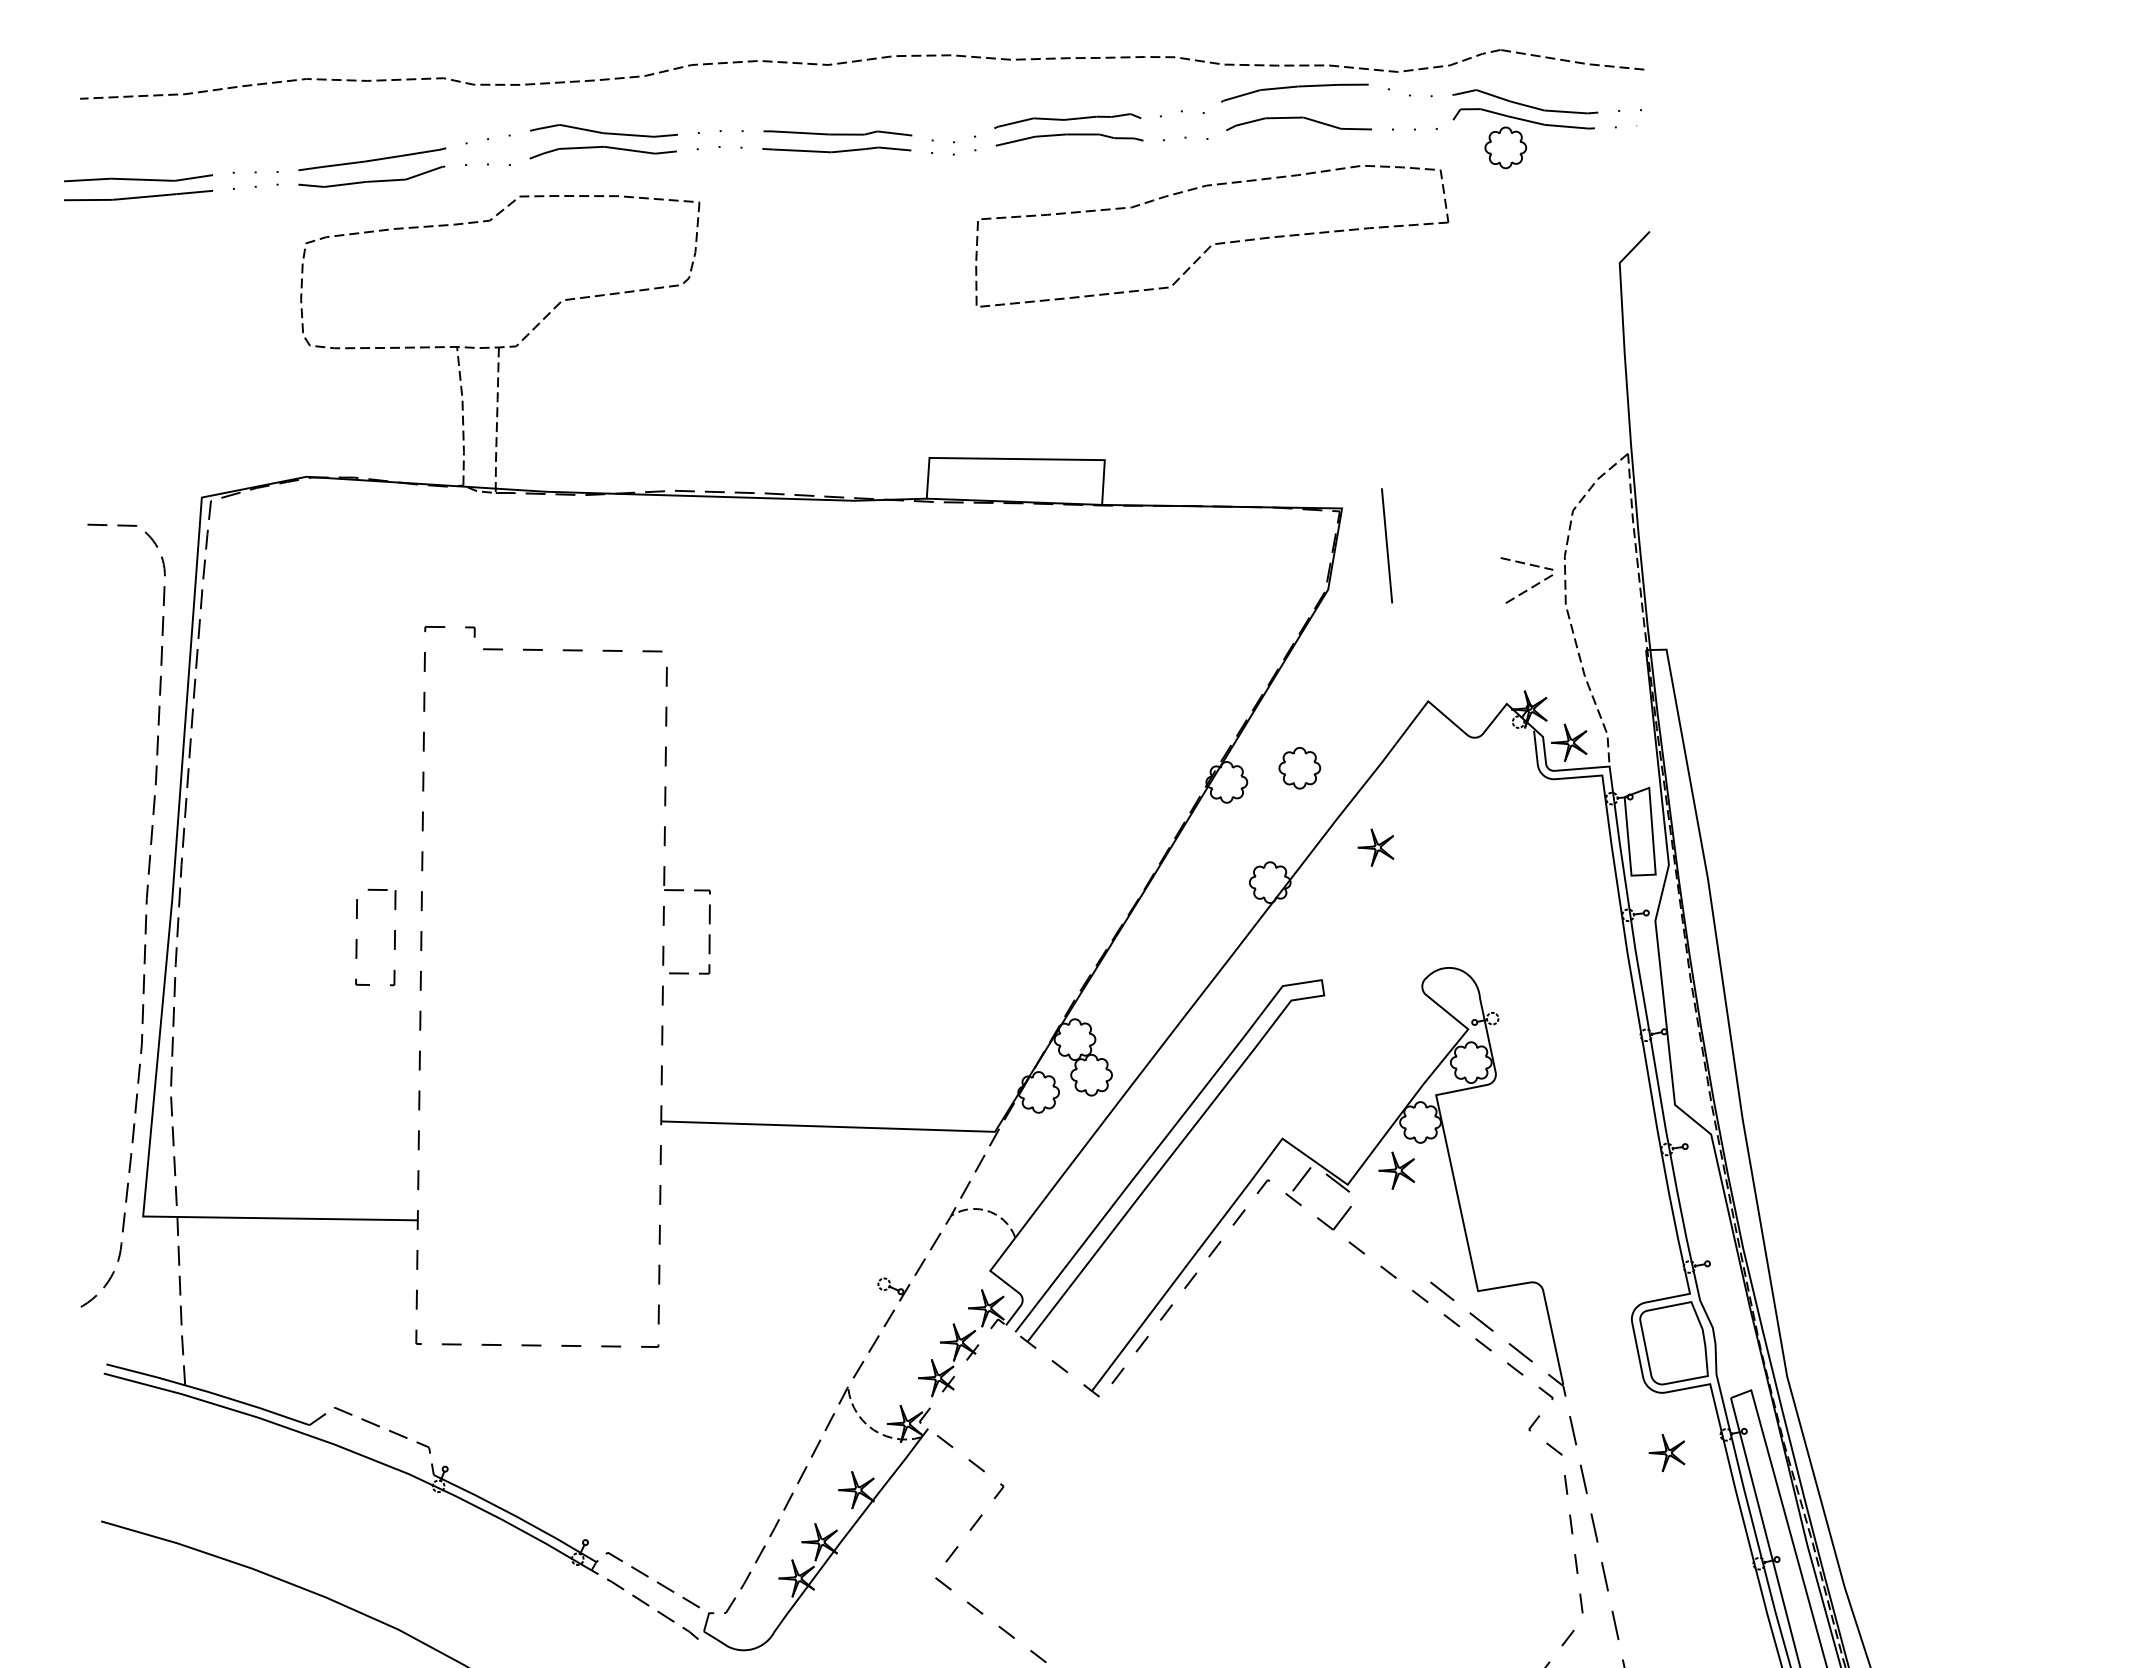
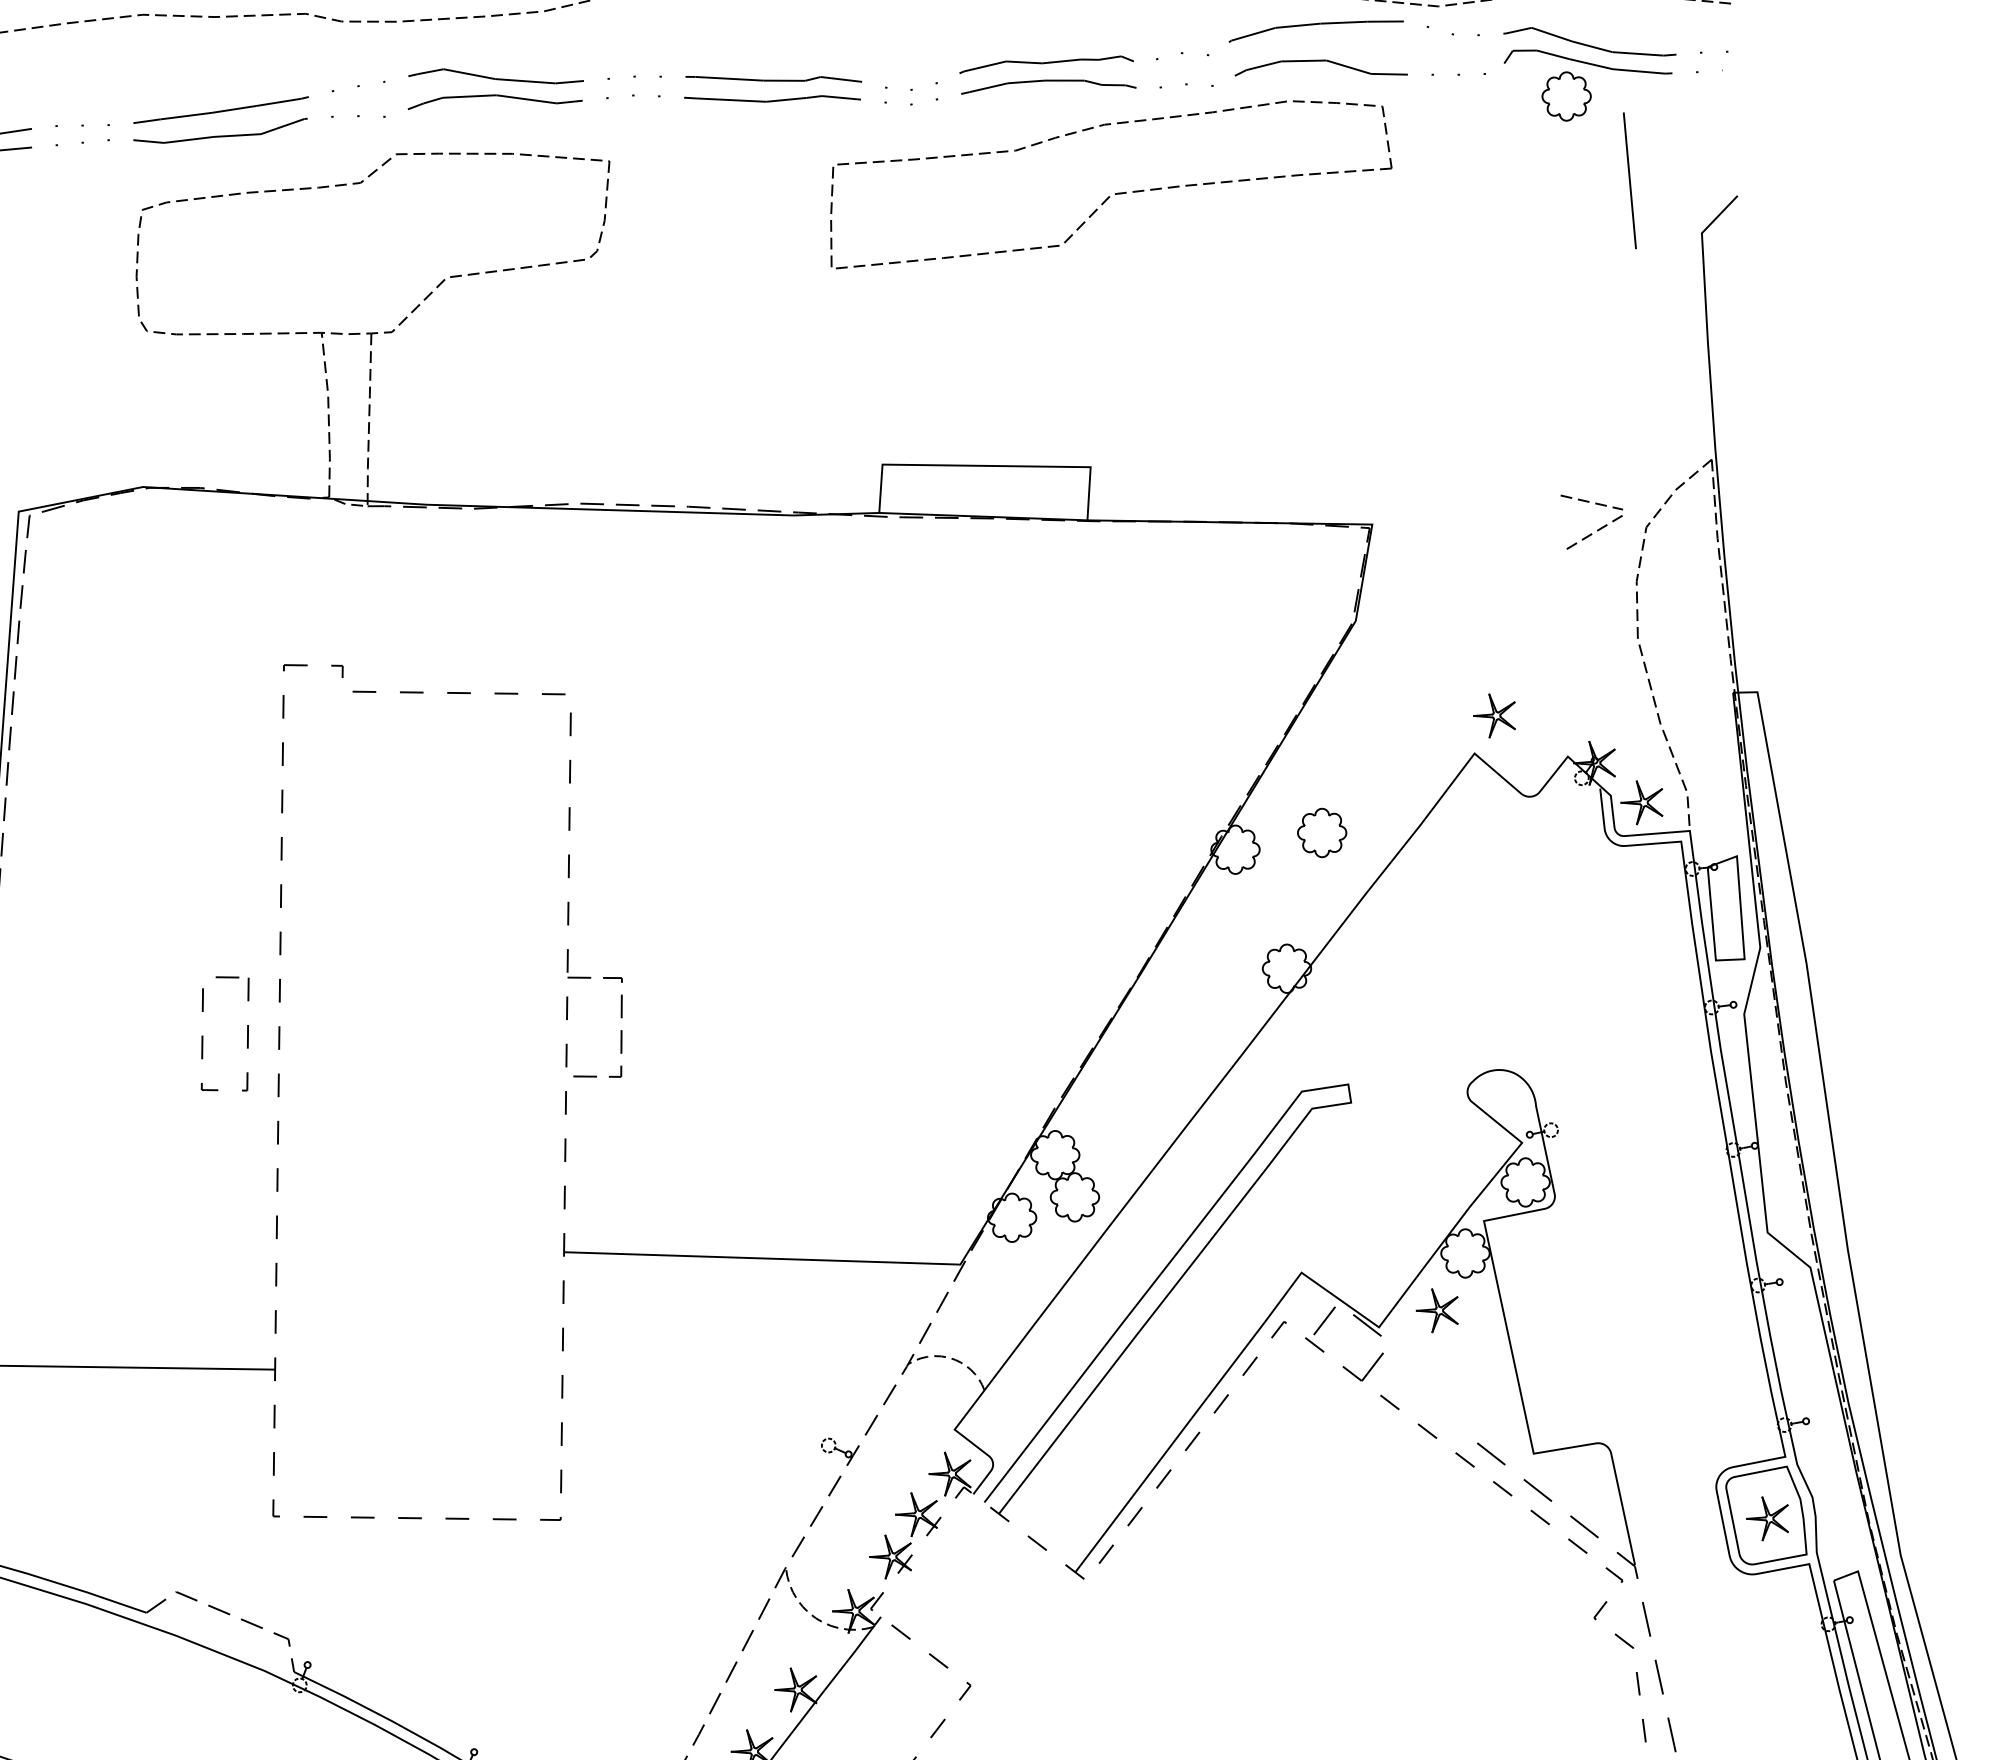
part: (1215, 243) -> (1115, 193), moved
line: (1387, 545) -> (1630, 180), moved
part: (1531, 586) -> (1597, 529), moved
part: (1375, 847) -> (1493, 715), moved
part: (1666, 1453) -> (1766, 1519), moved

